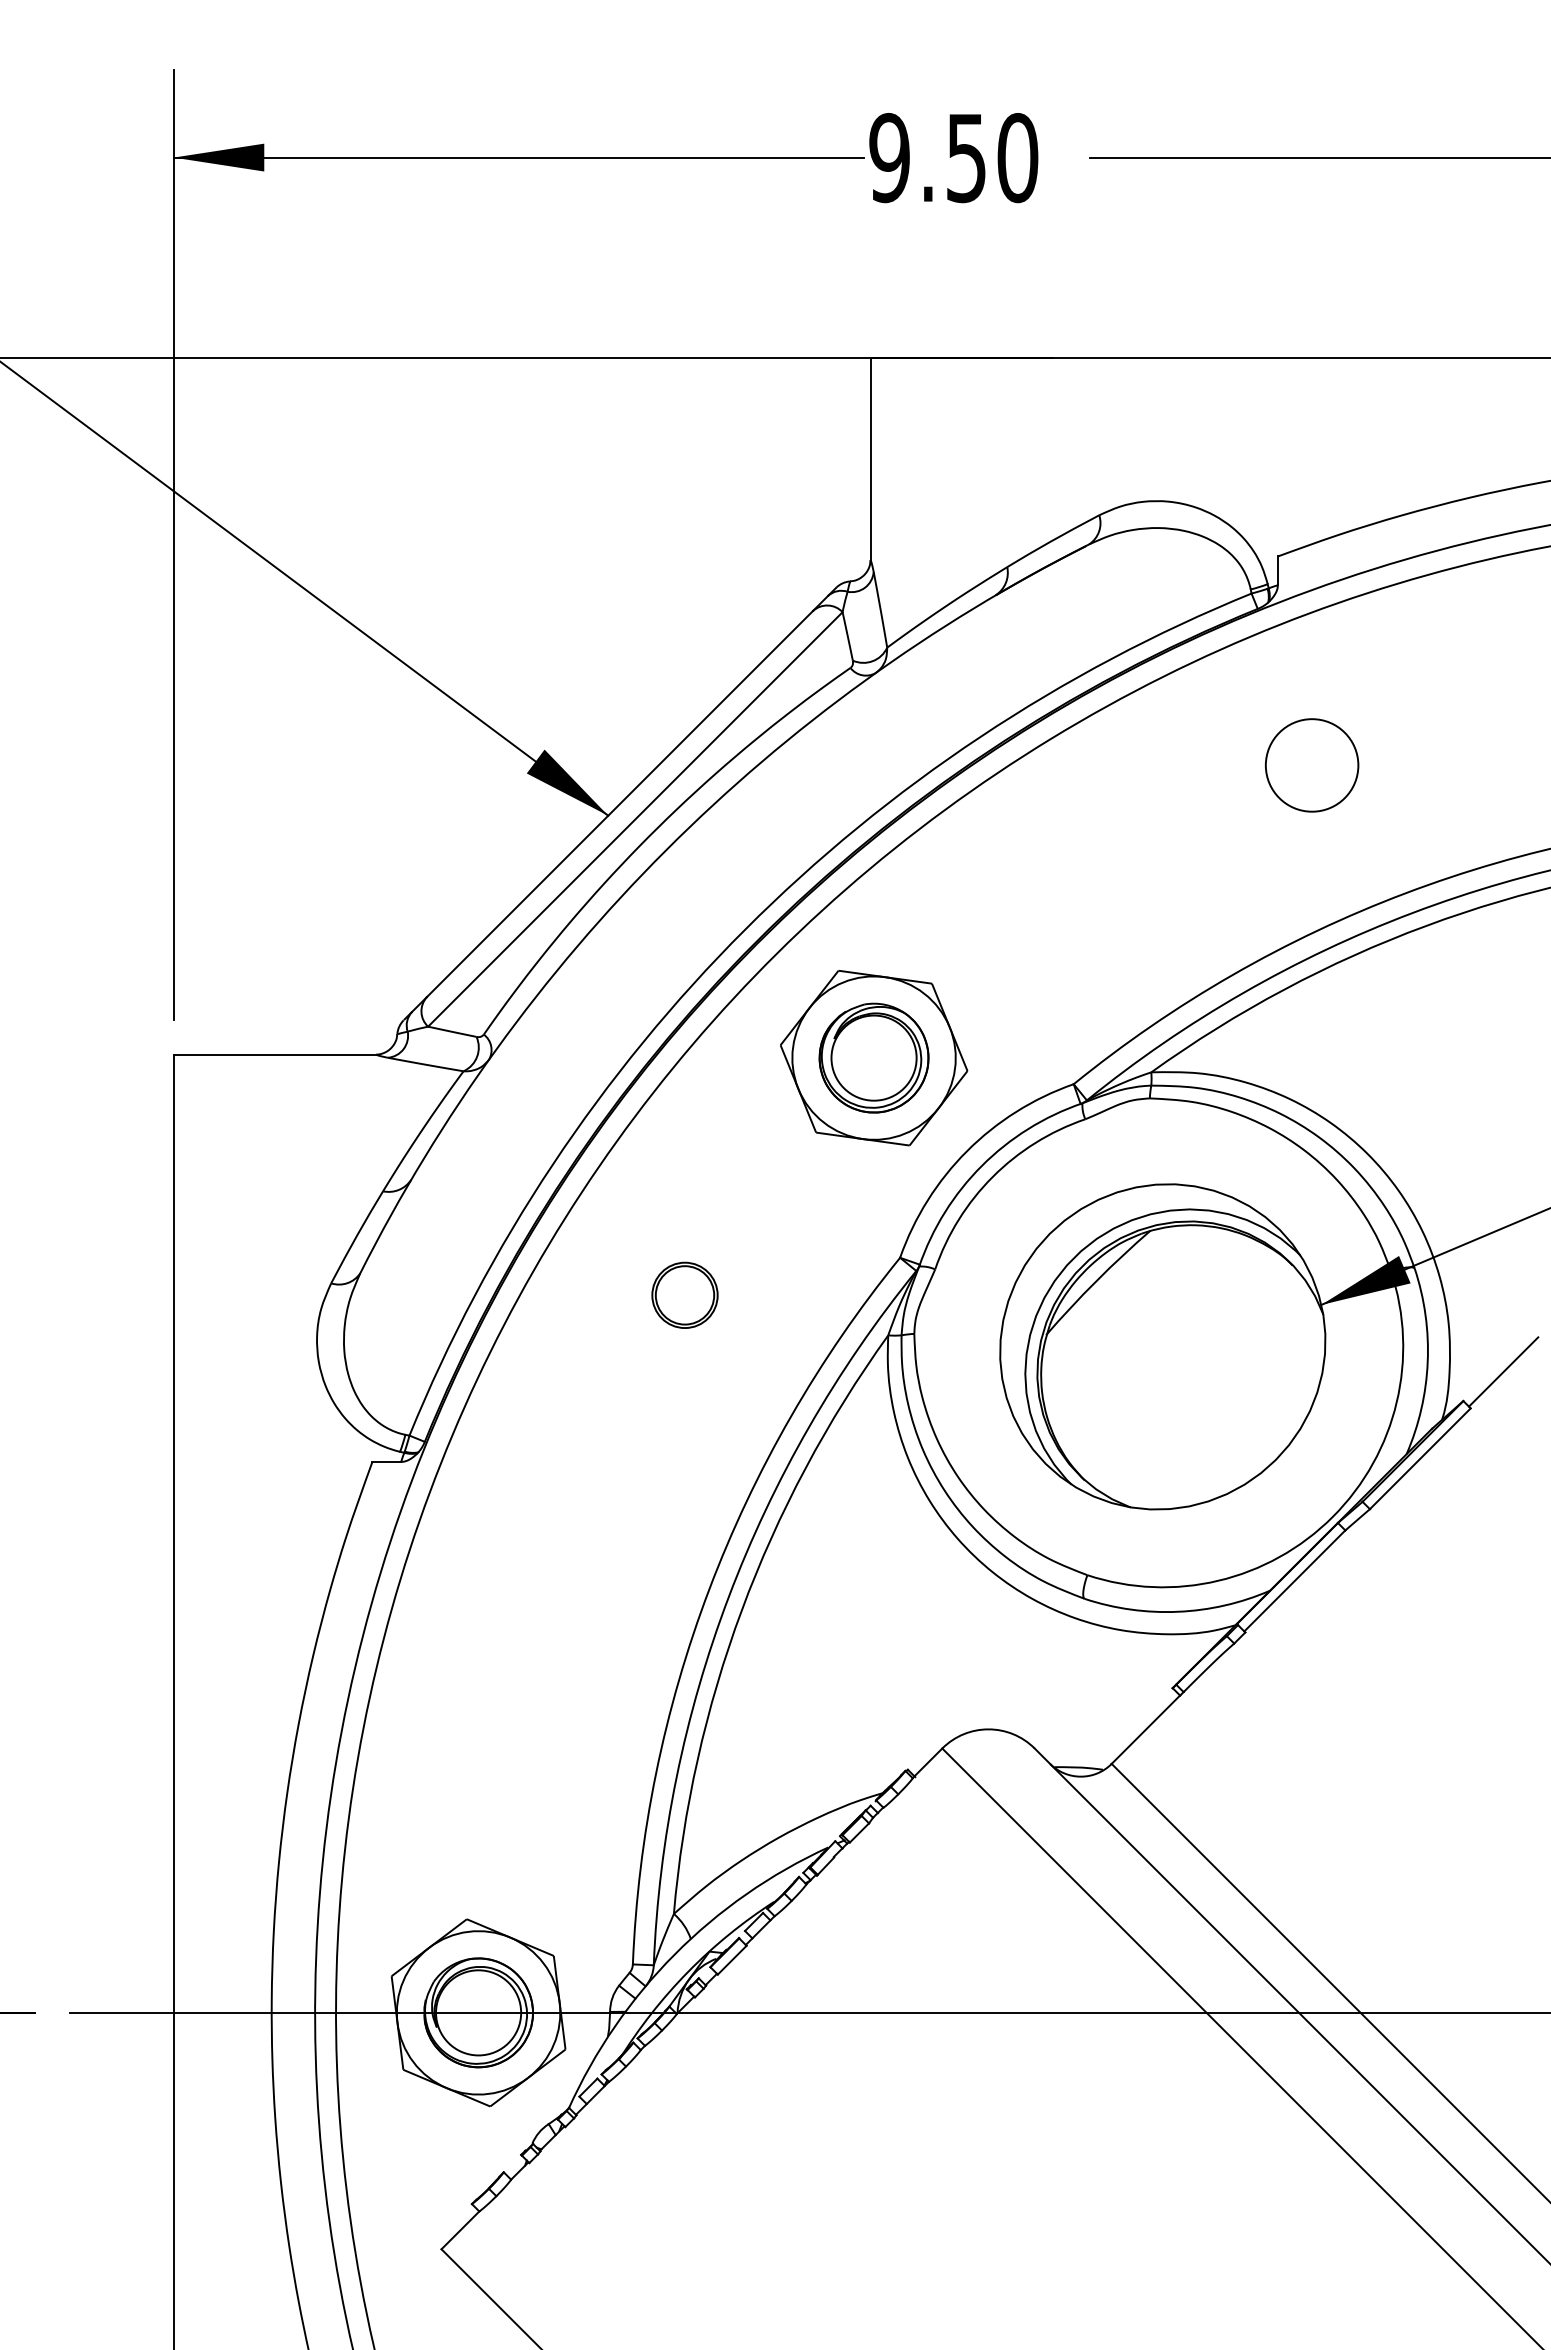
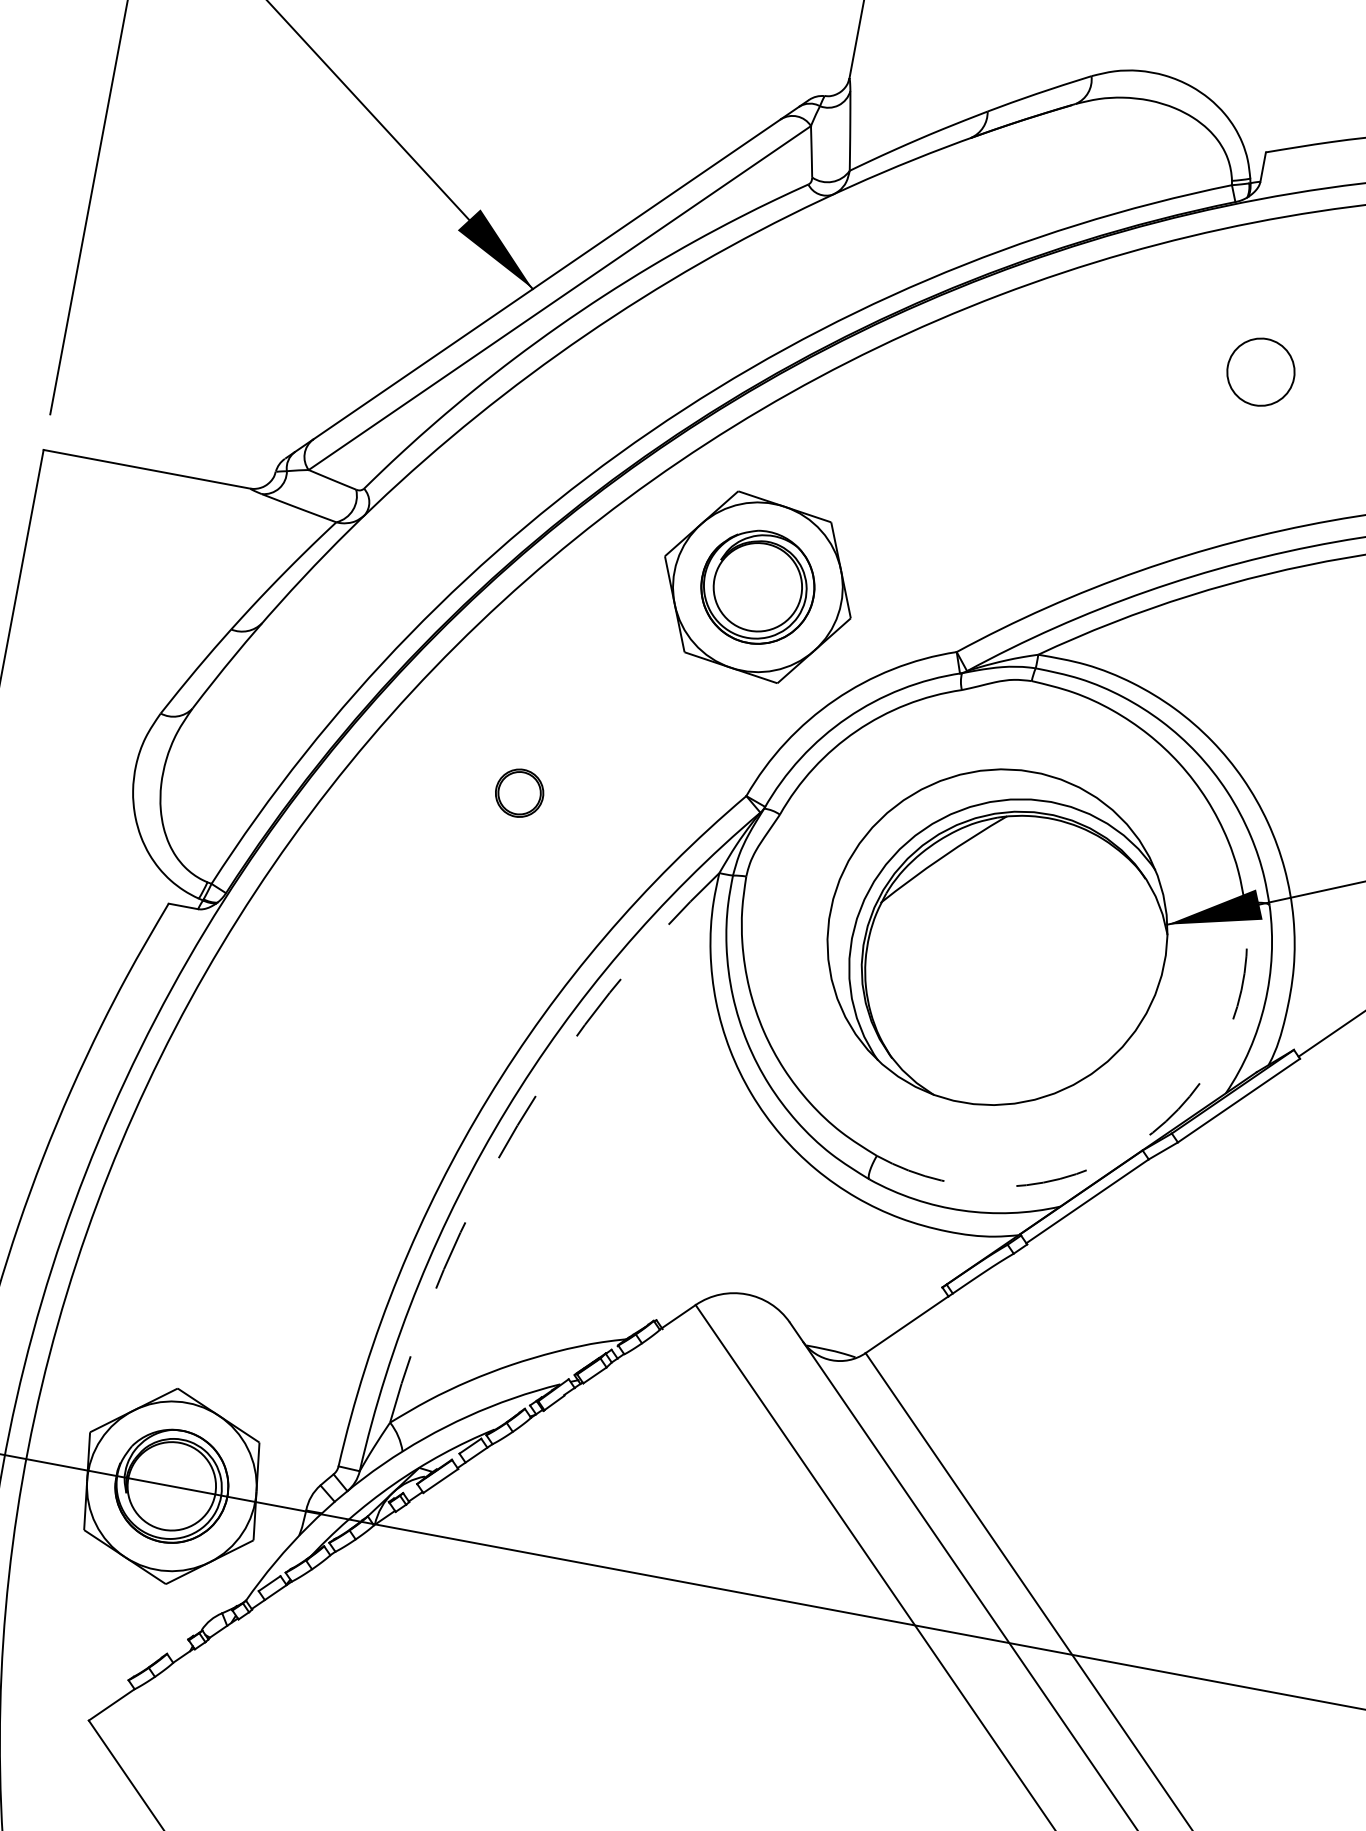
circle: (1311, 765) -> (1260, 372), size x0.7
part: (684, 1294) -> (519, 792), size x0.7
arc: (1332, 1516) -> (1138, 1142), solid -> dashed
arc: (741, 1610) -> (517, 1125), solid -> dashed

